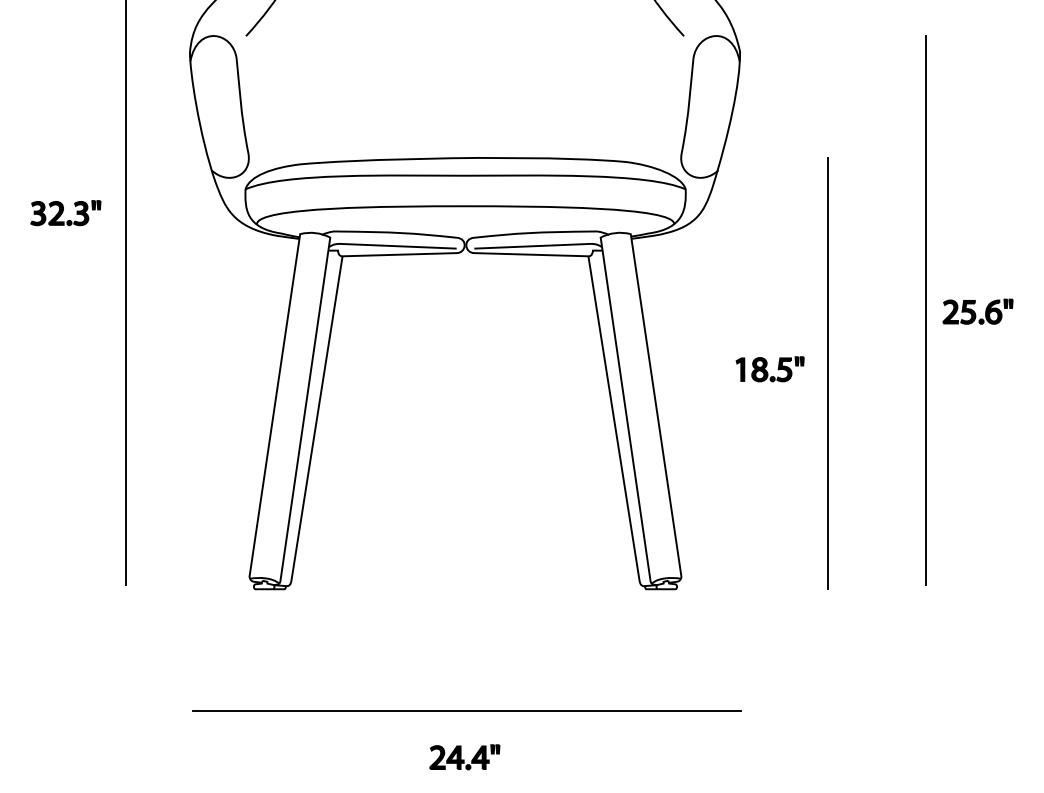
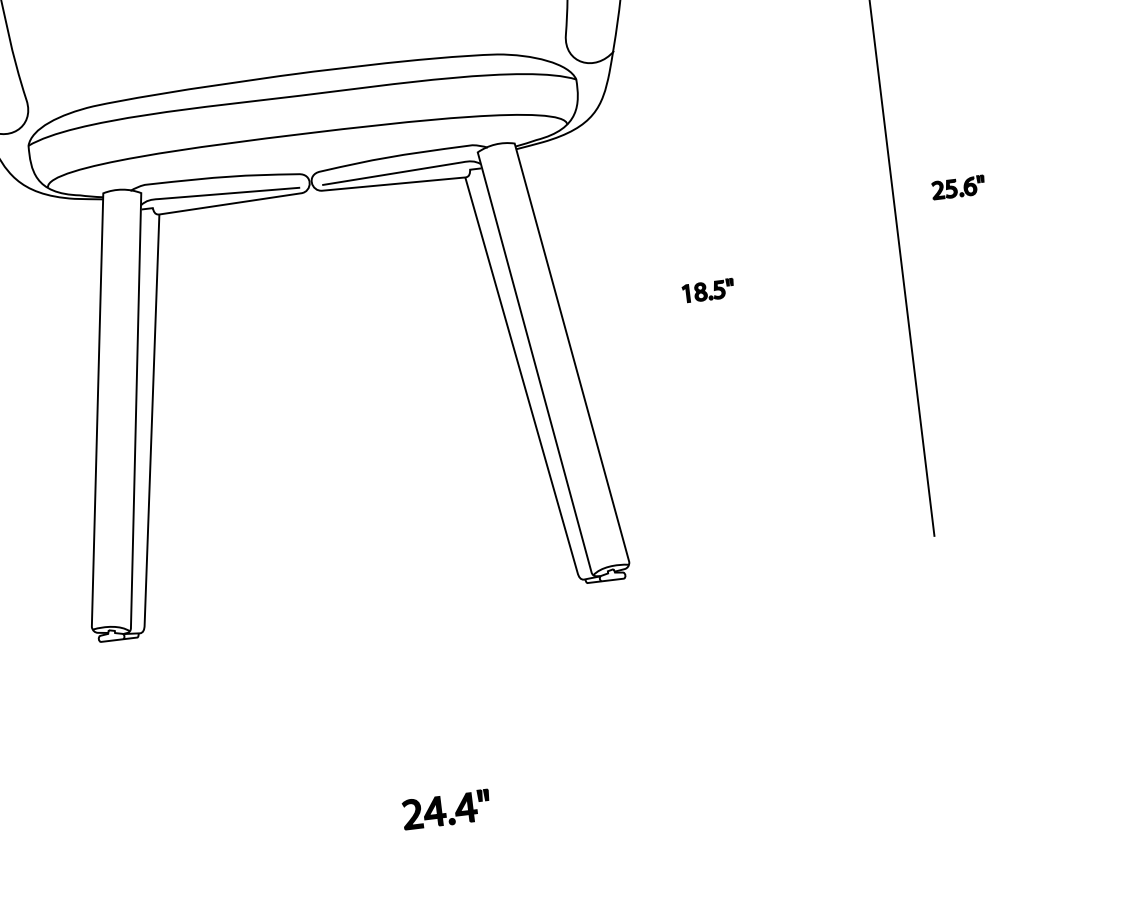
part: (977, 311) -> (957, 187), size x0.6
part: (769, 369) -> (707, 291), size x0.6
line: (827, 373) -> (780, 287), removed
line: (466, 710) -> (381, 761), removed
part: (464, 757) -> (446, 810), moved

